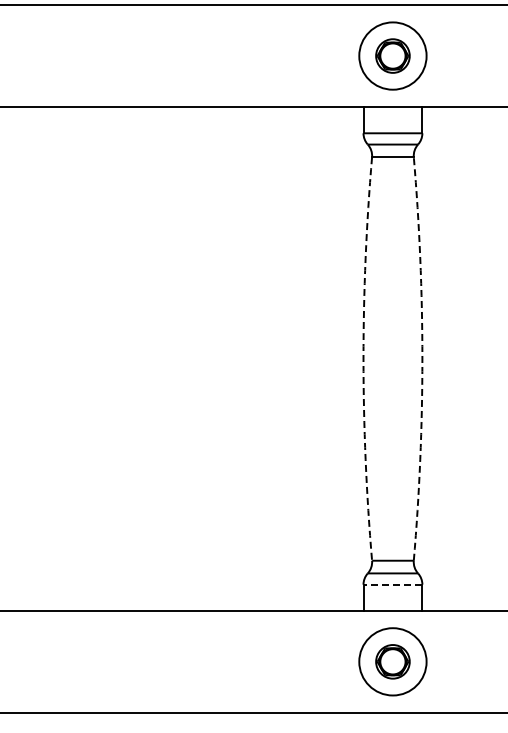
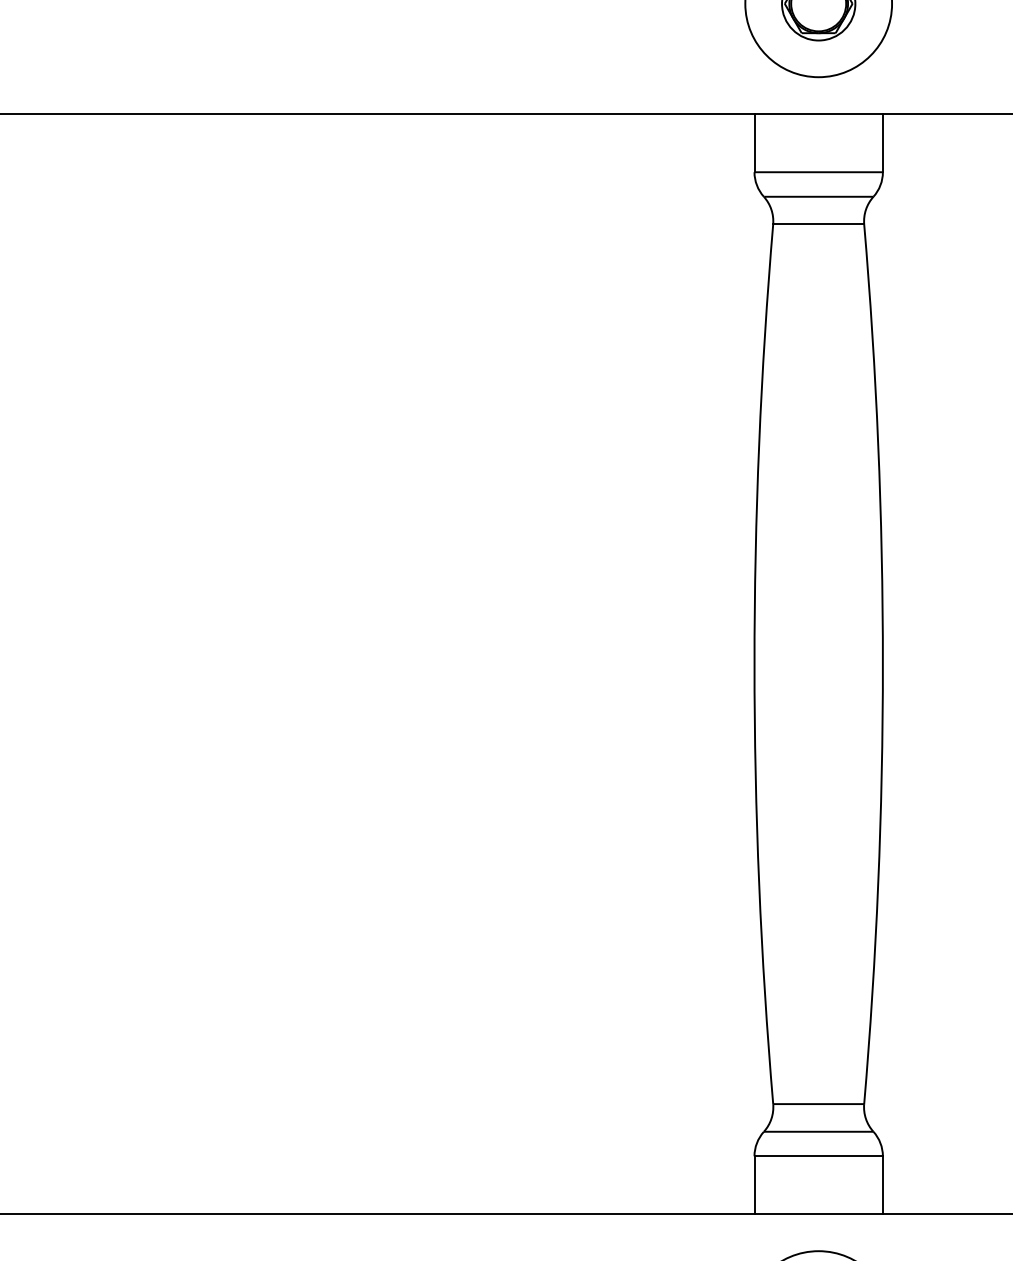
arc: (363, 358) -> (754, 663), dashed -> solid
arc: (422, 358) -> (883, 663), dashed -> solid
line: (392, 584) -> (817, 1155), dashed -> solid

